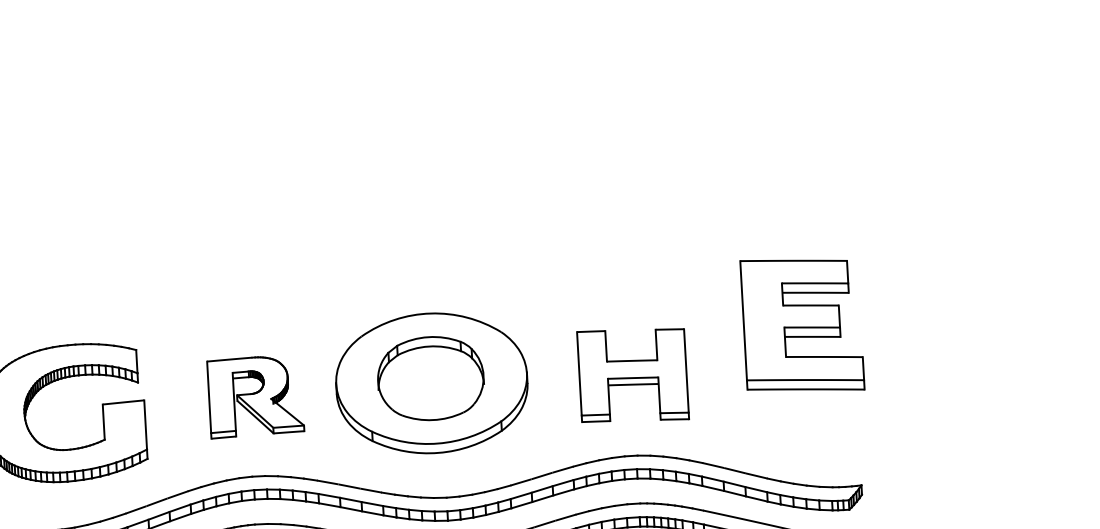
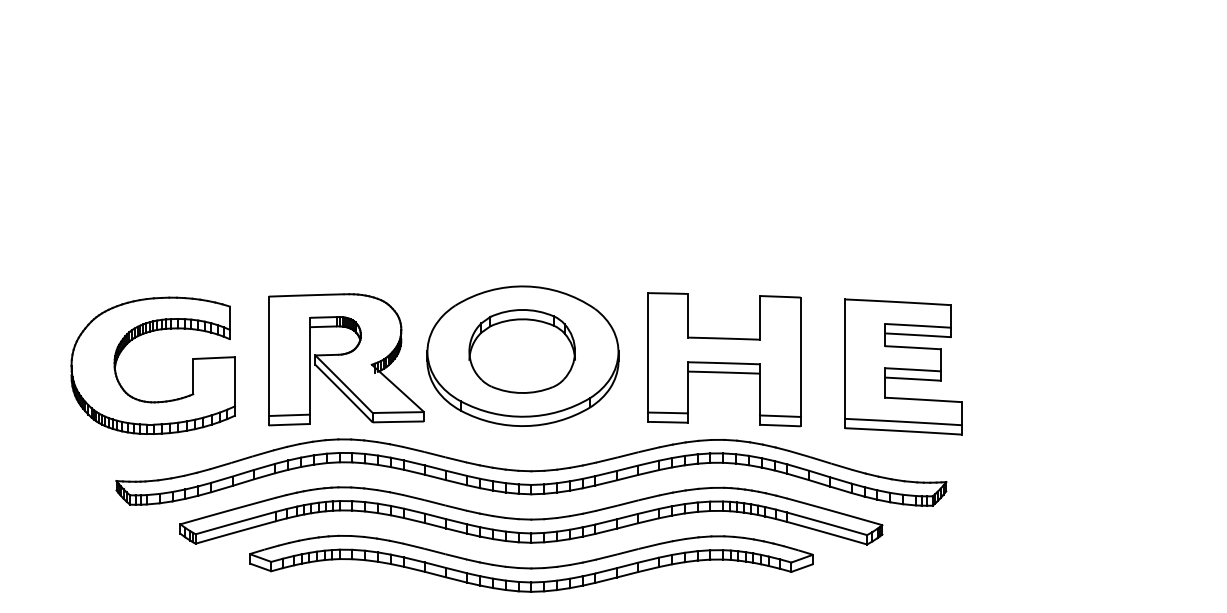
part: (802, 324) -> (903, 366), moved
part: (633, 375) -> (724, 359), size x1.43
part: (255, 396) -> (346, 359), size x1.67

